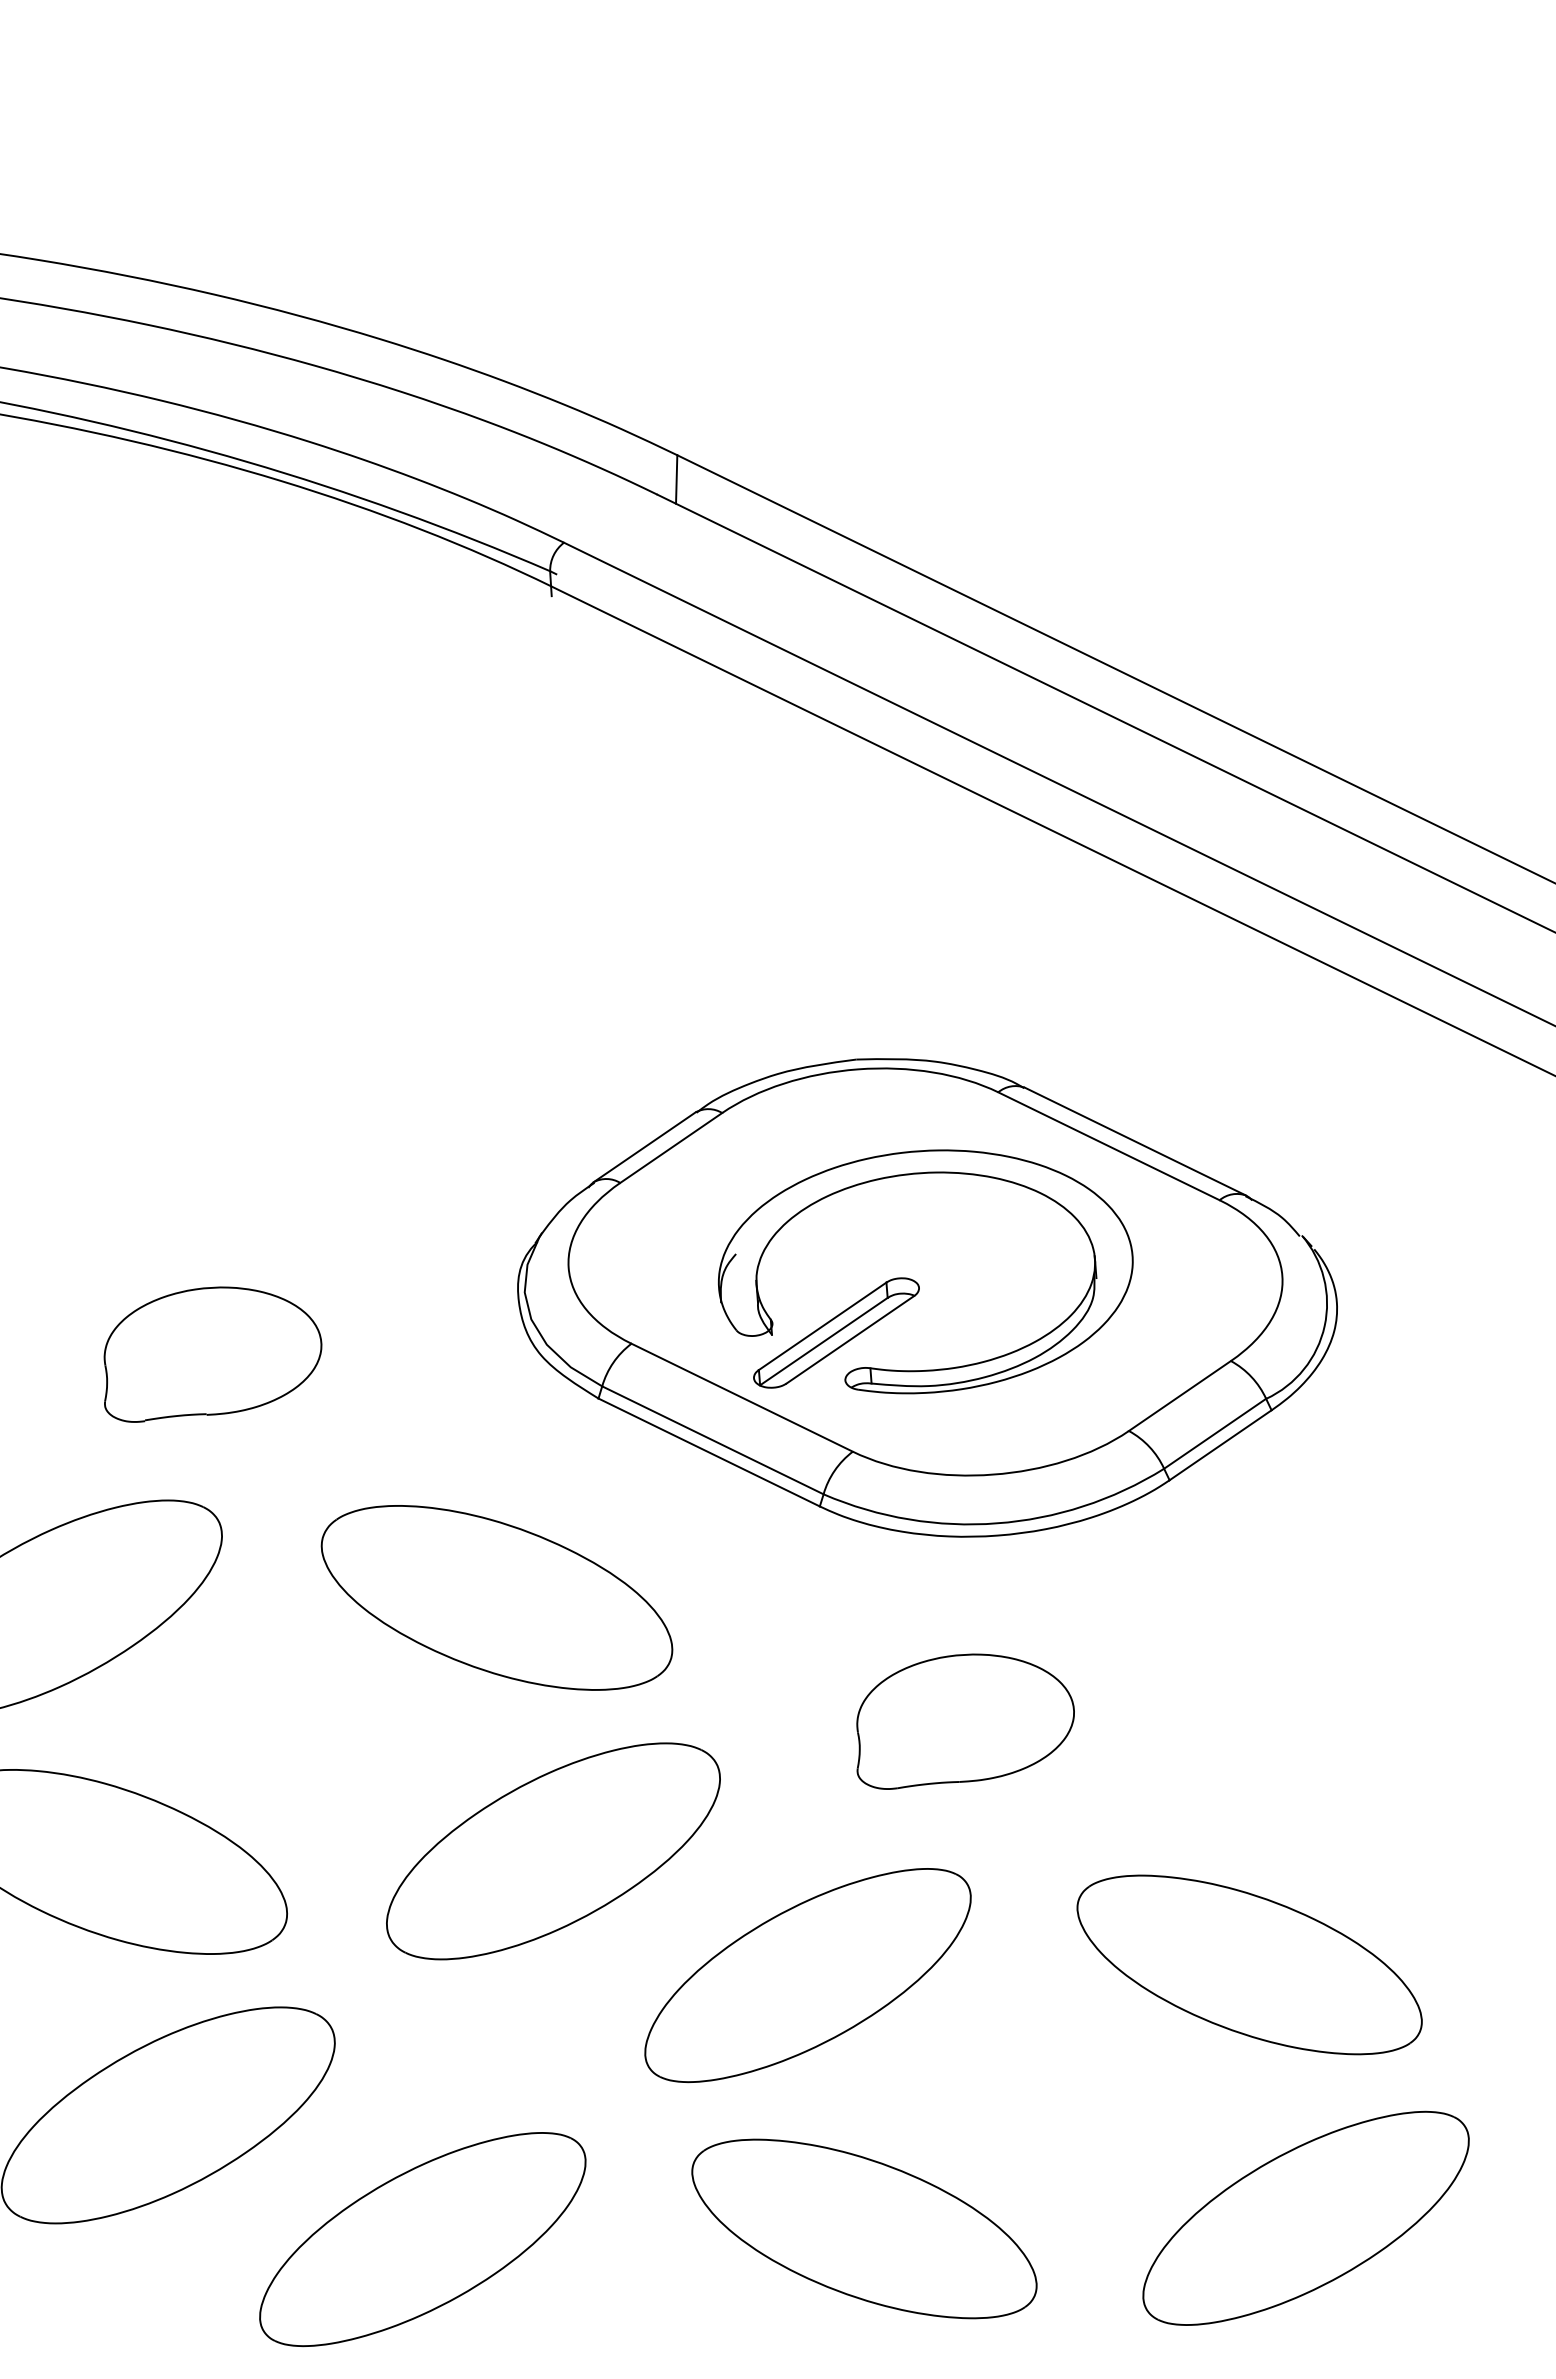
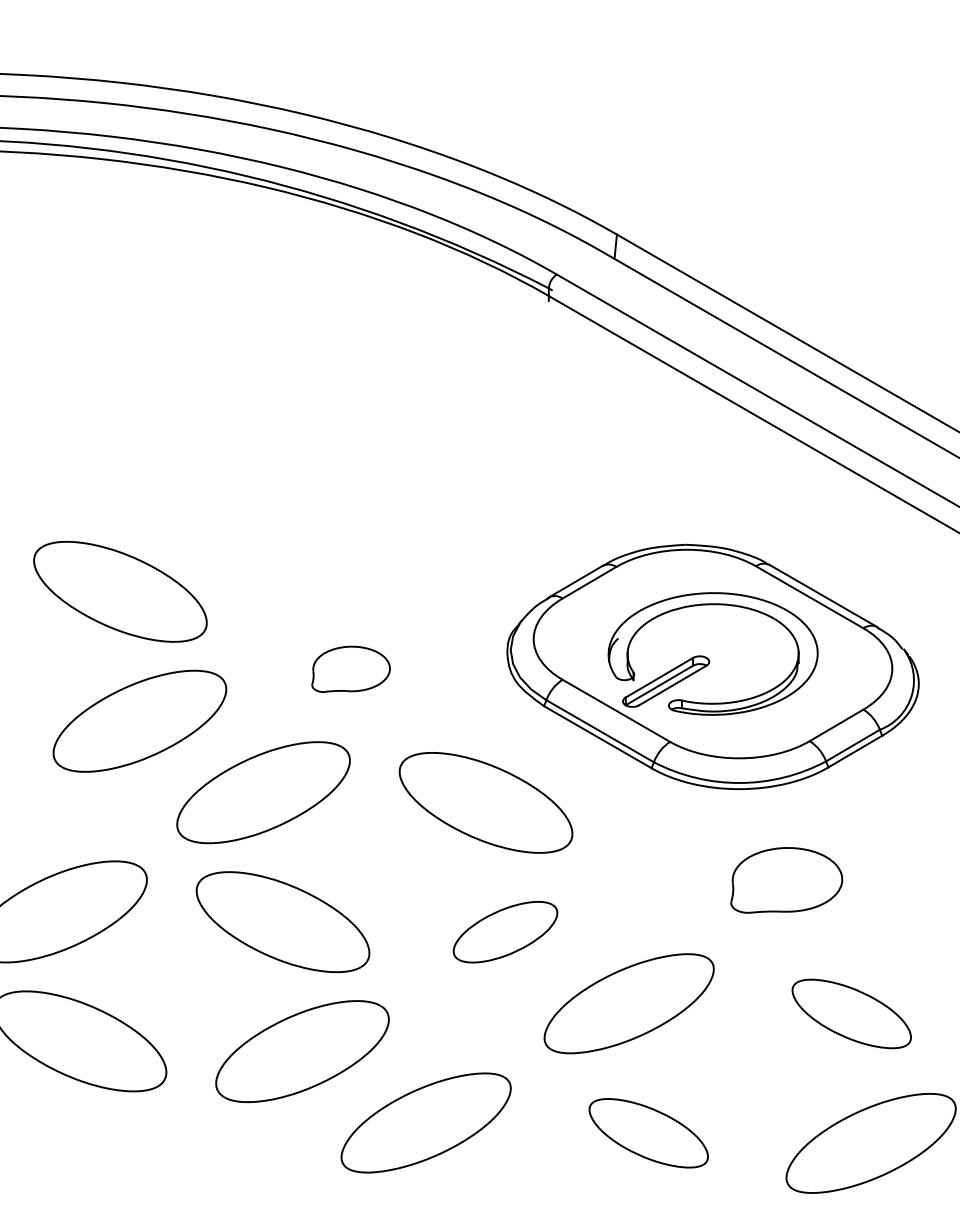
part: (210, 1352) -> (350, 669), size x0.7
part: (963, 1719) -> (786, 880), moved
part: (553, 1849) -> (505, 931), size x0.6
part: (1249, 1964) -> (851, 1013), size x0.7
part: (864, 2229) -> (648, 1133), size x0.7

